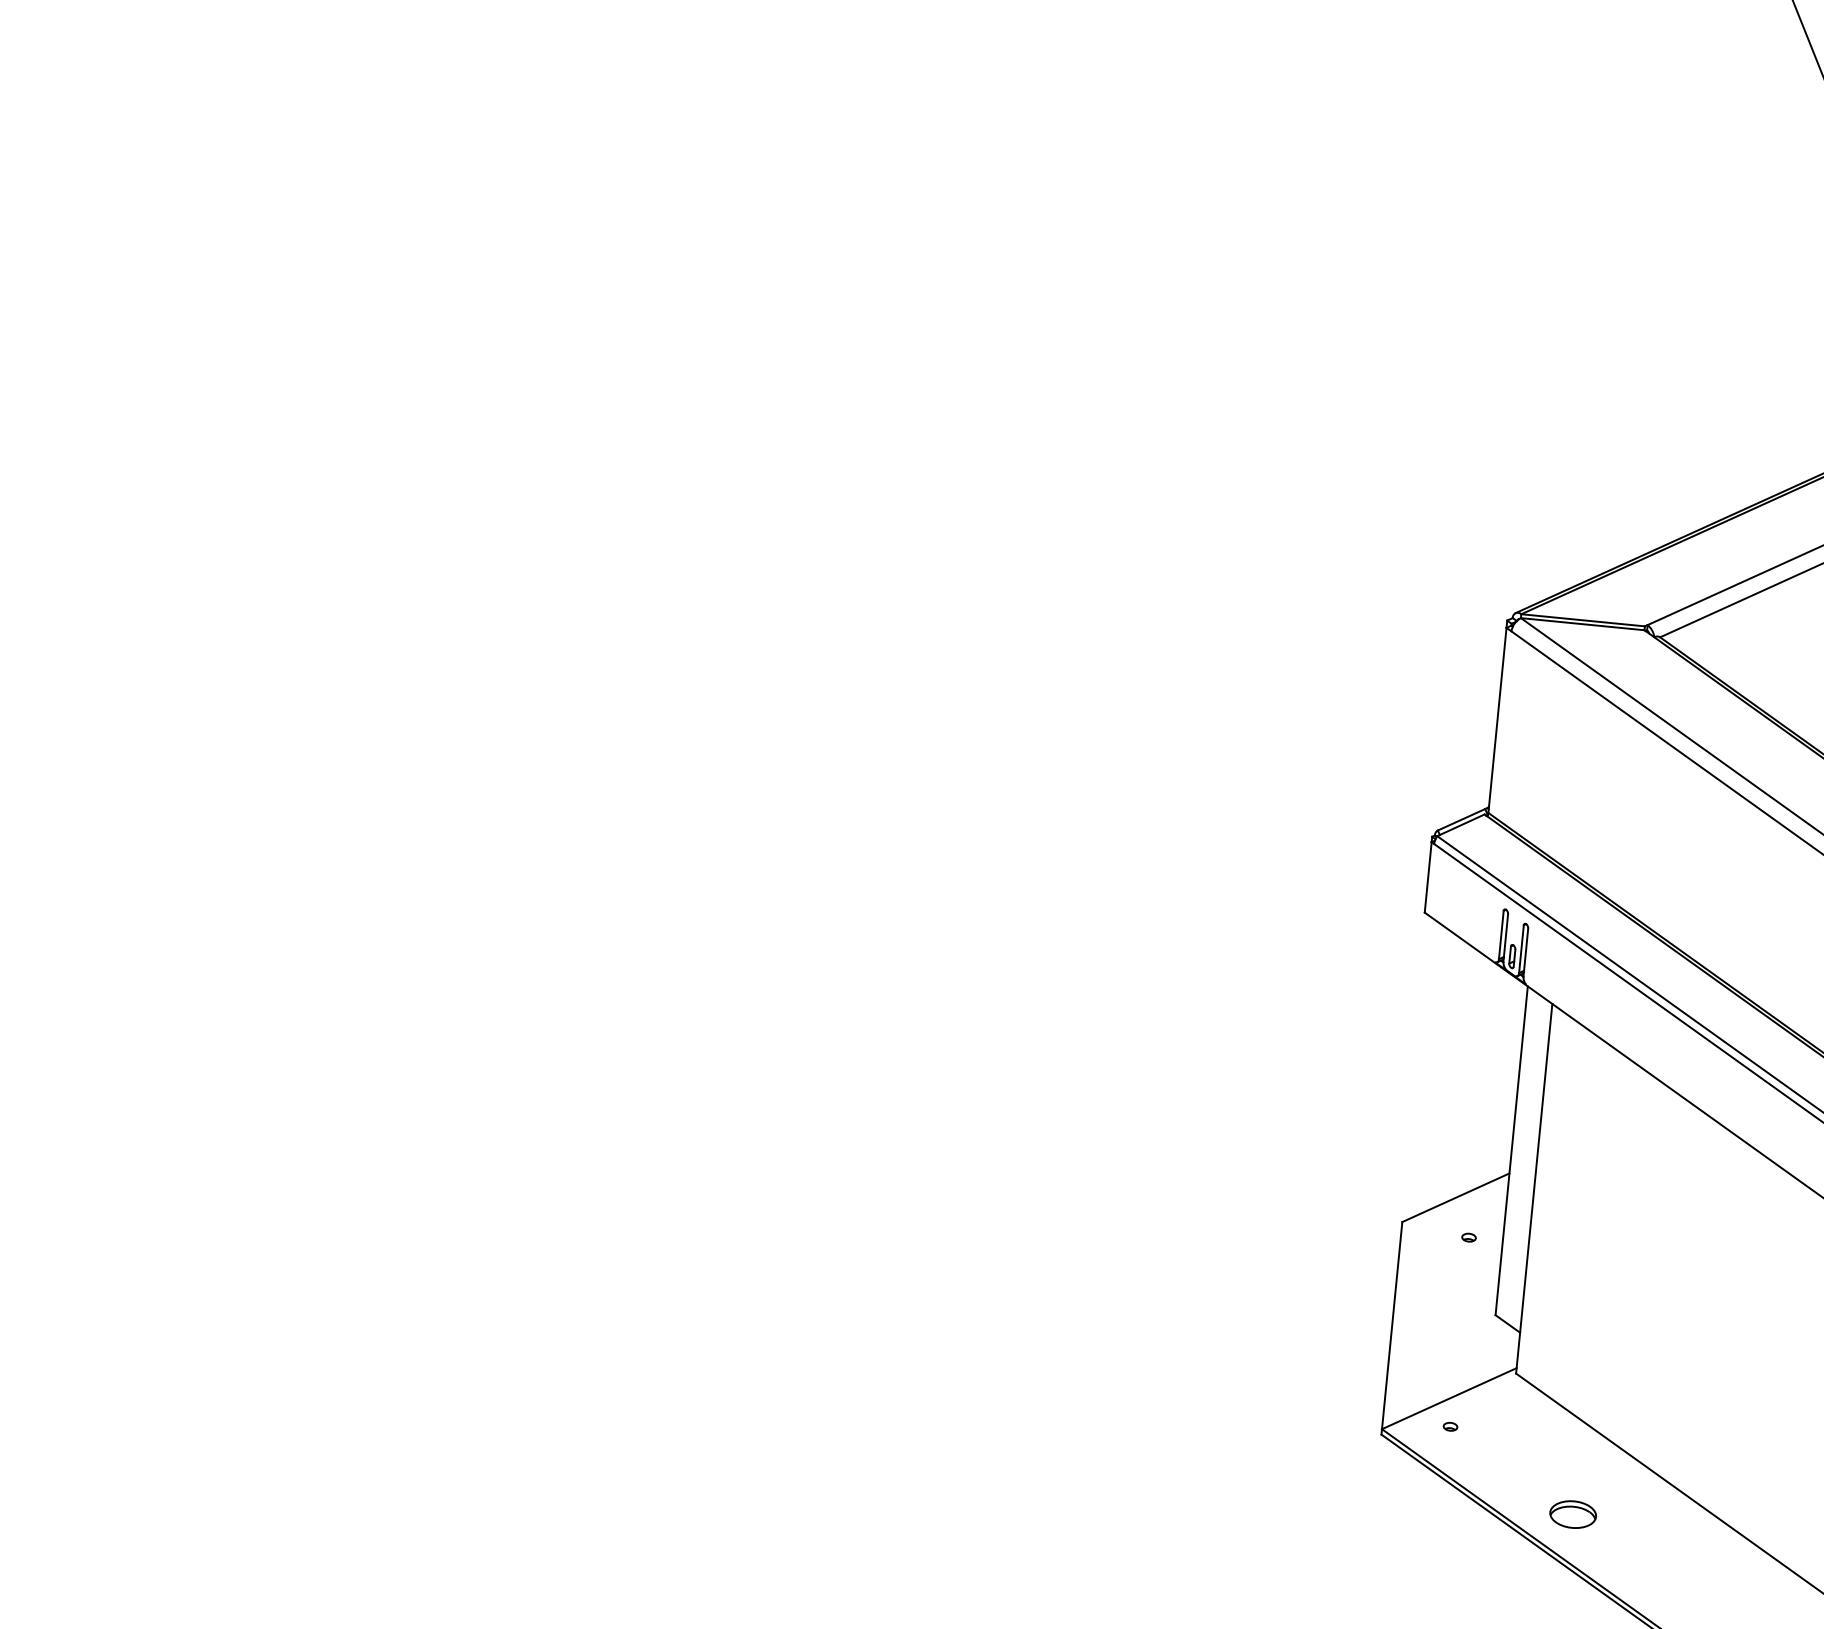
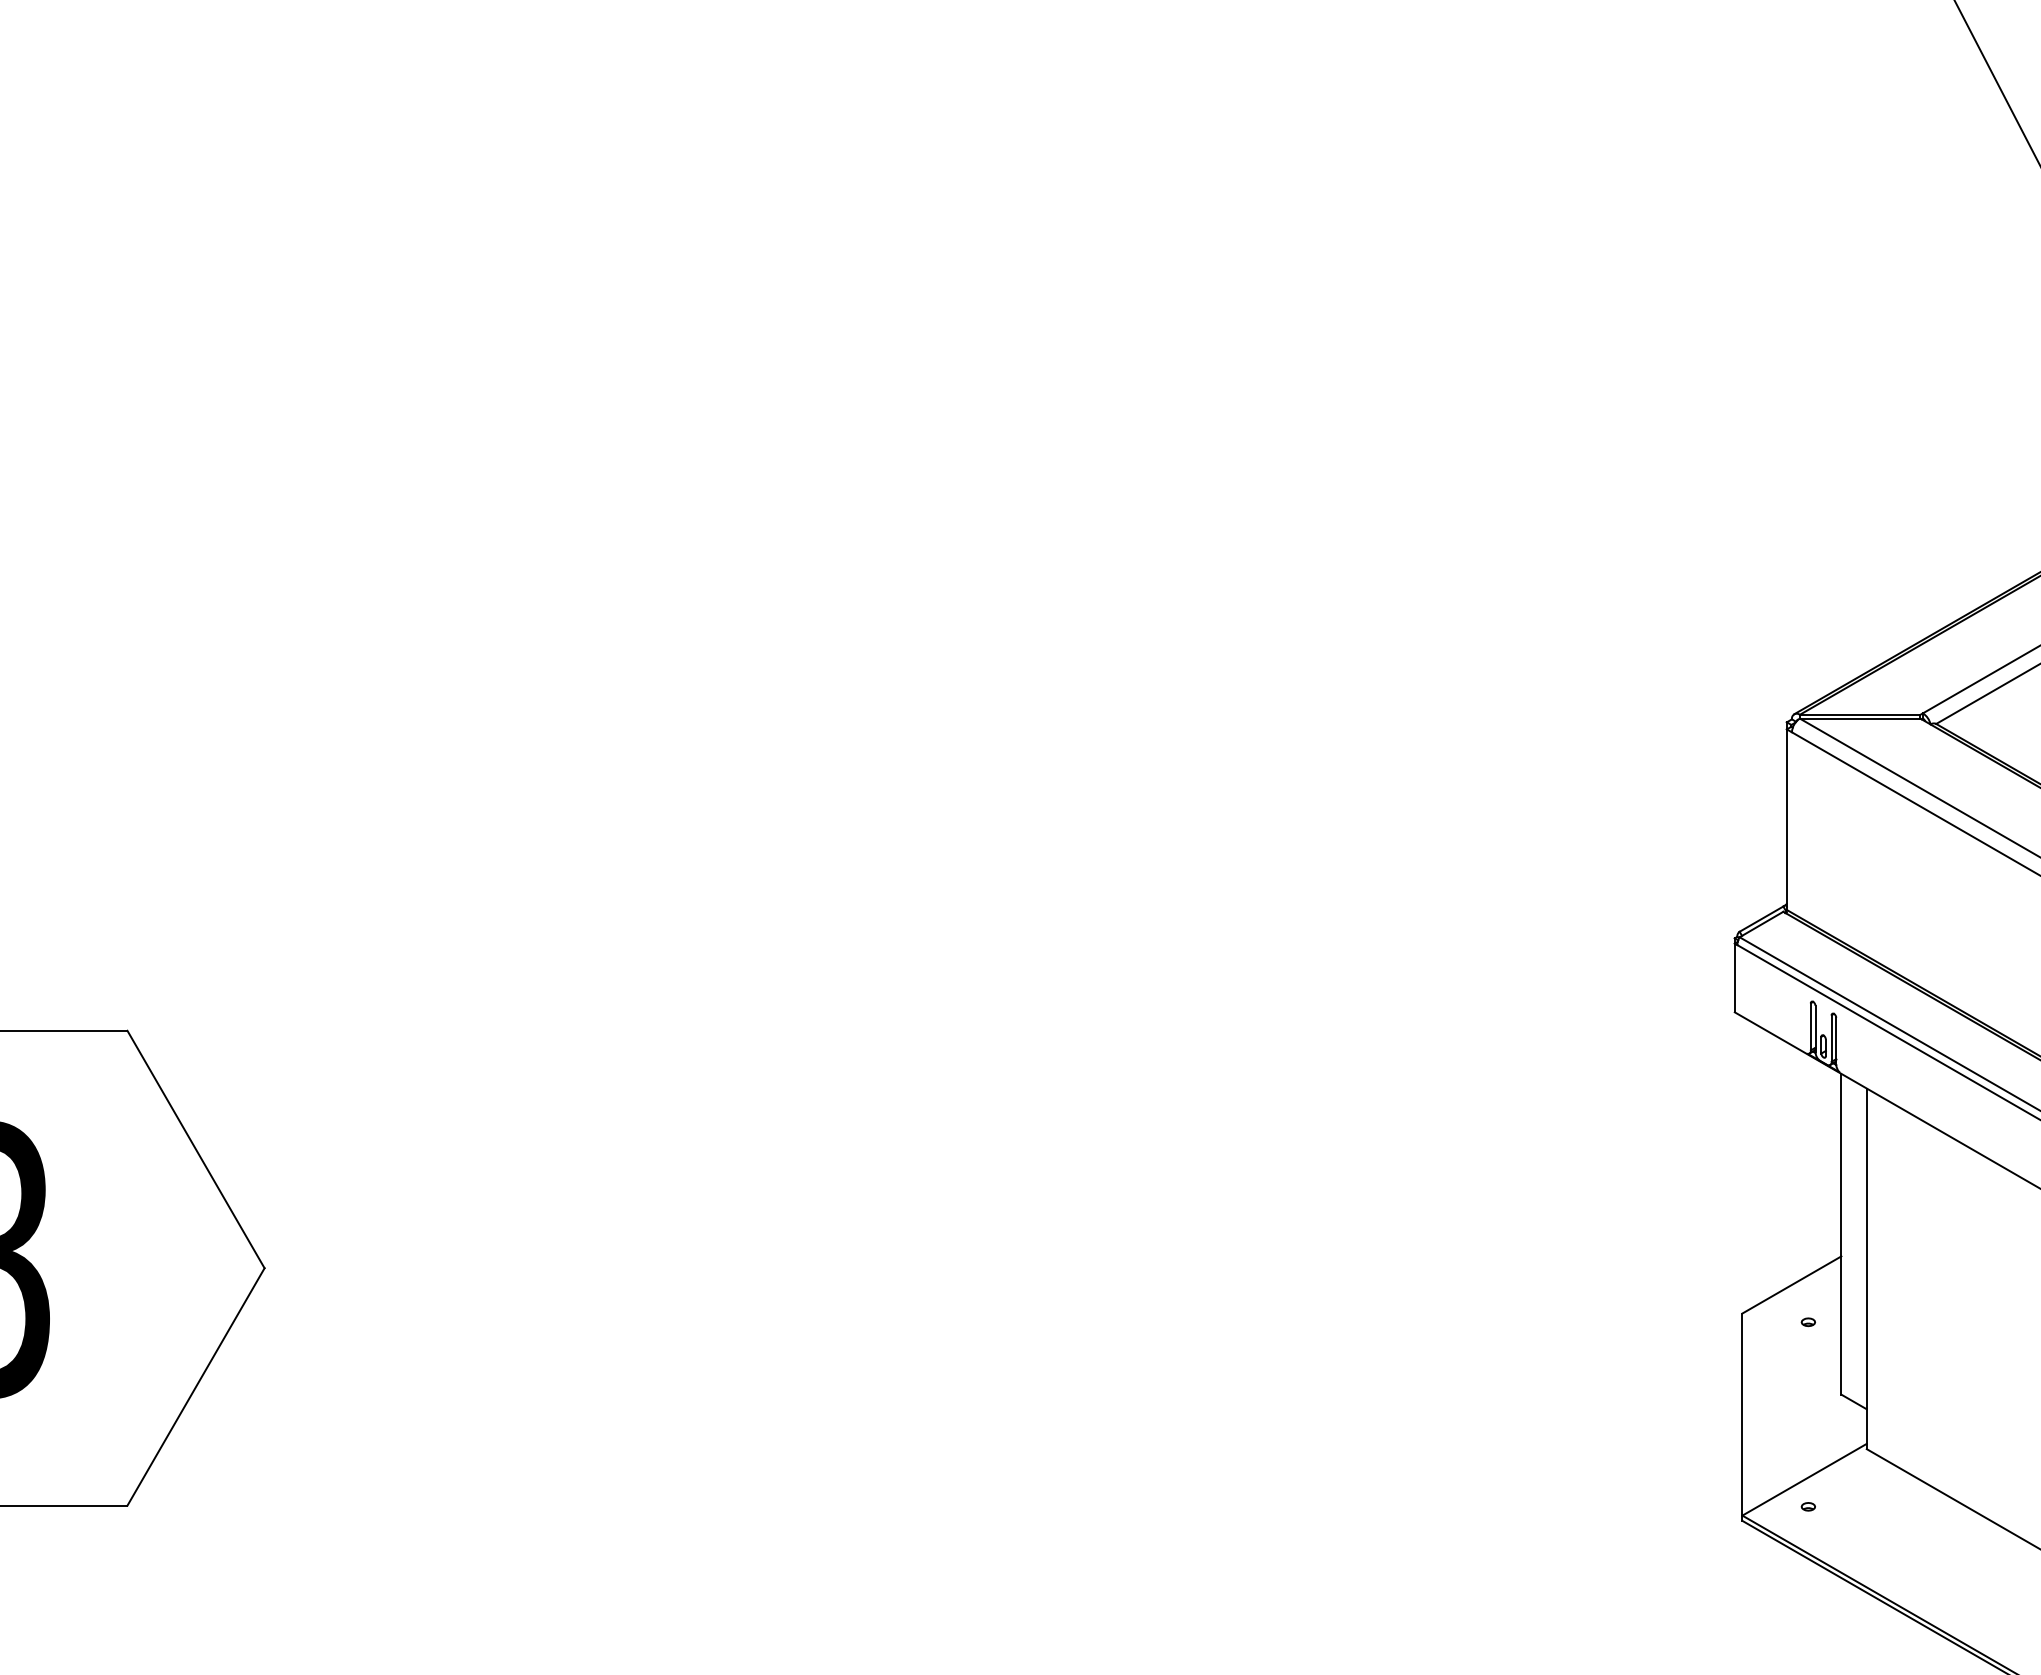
part: (1573, 1514) -> (1935, 1579), removed

